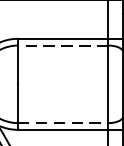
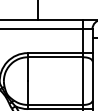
line: (63, 45) -> (55, 57), dashed -> solid
line: (63, 122) -> (55, 104), dashed -> solid

